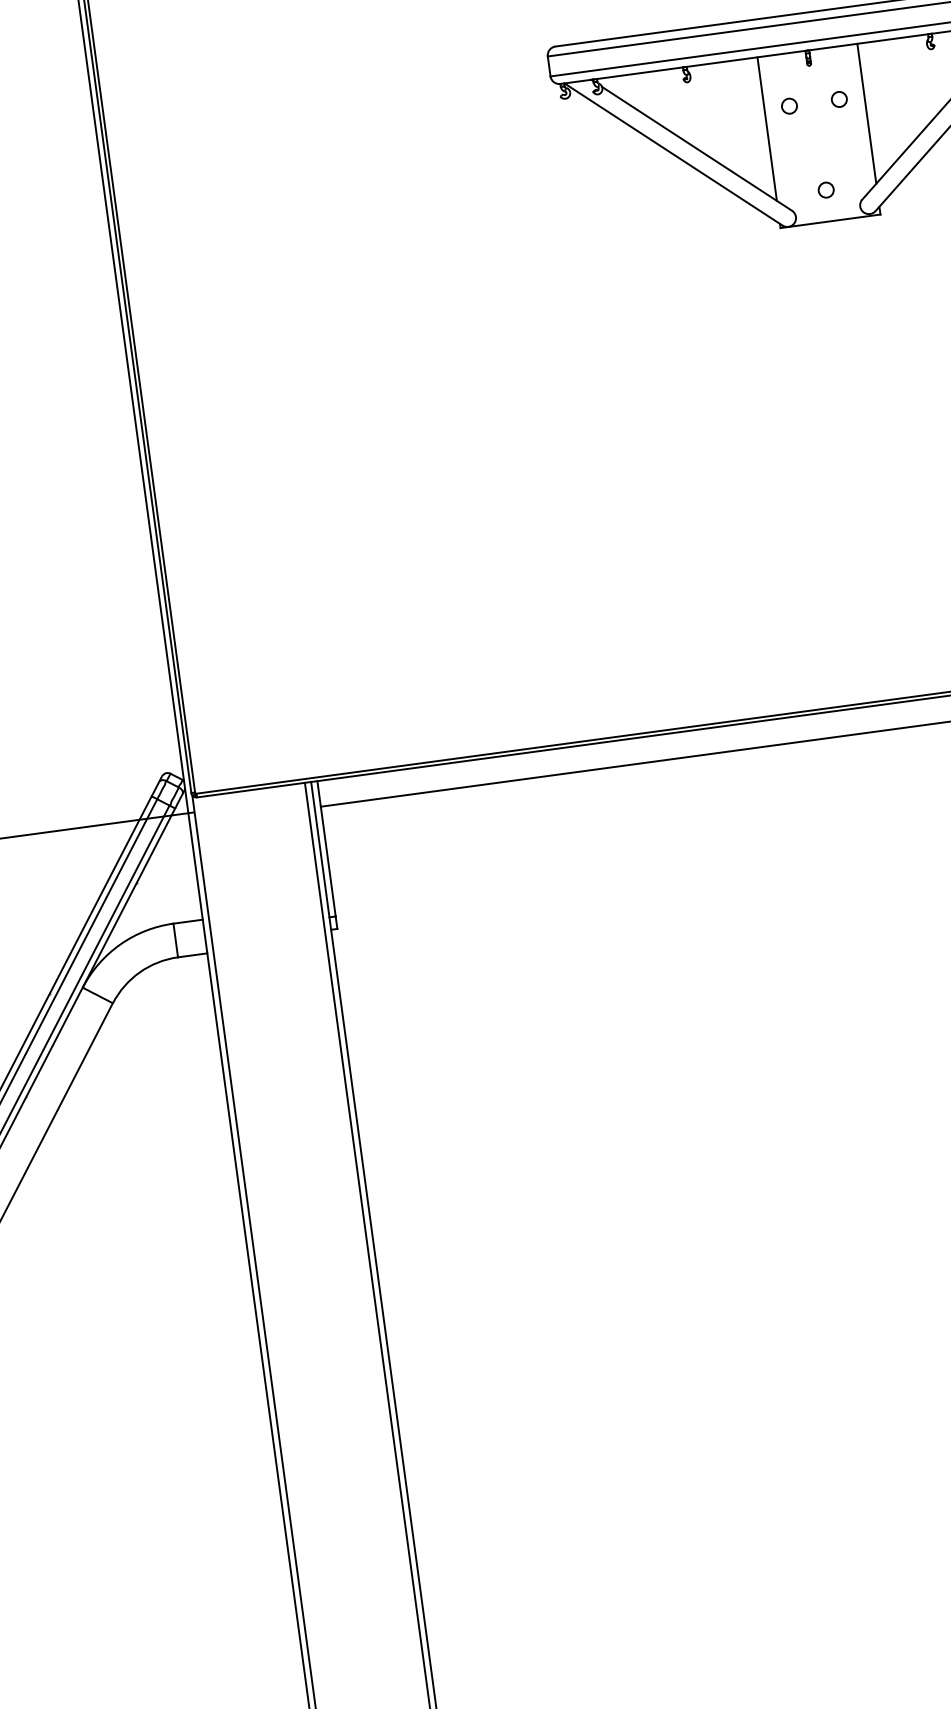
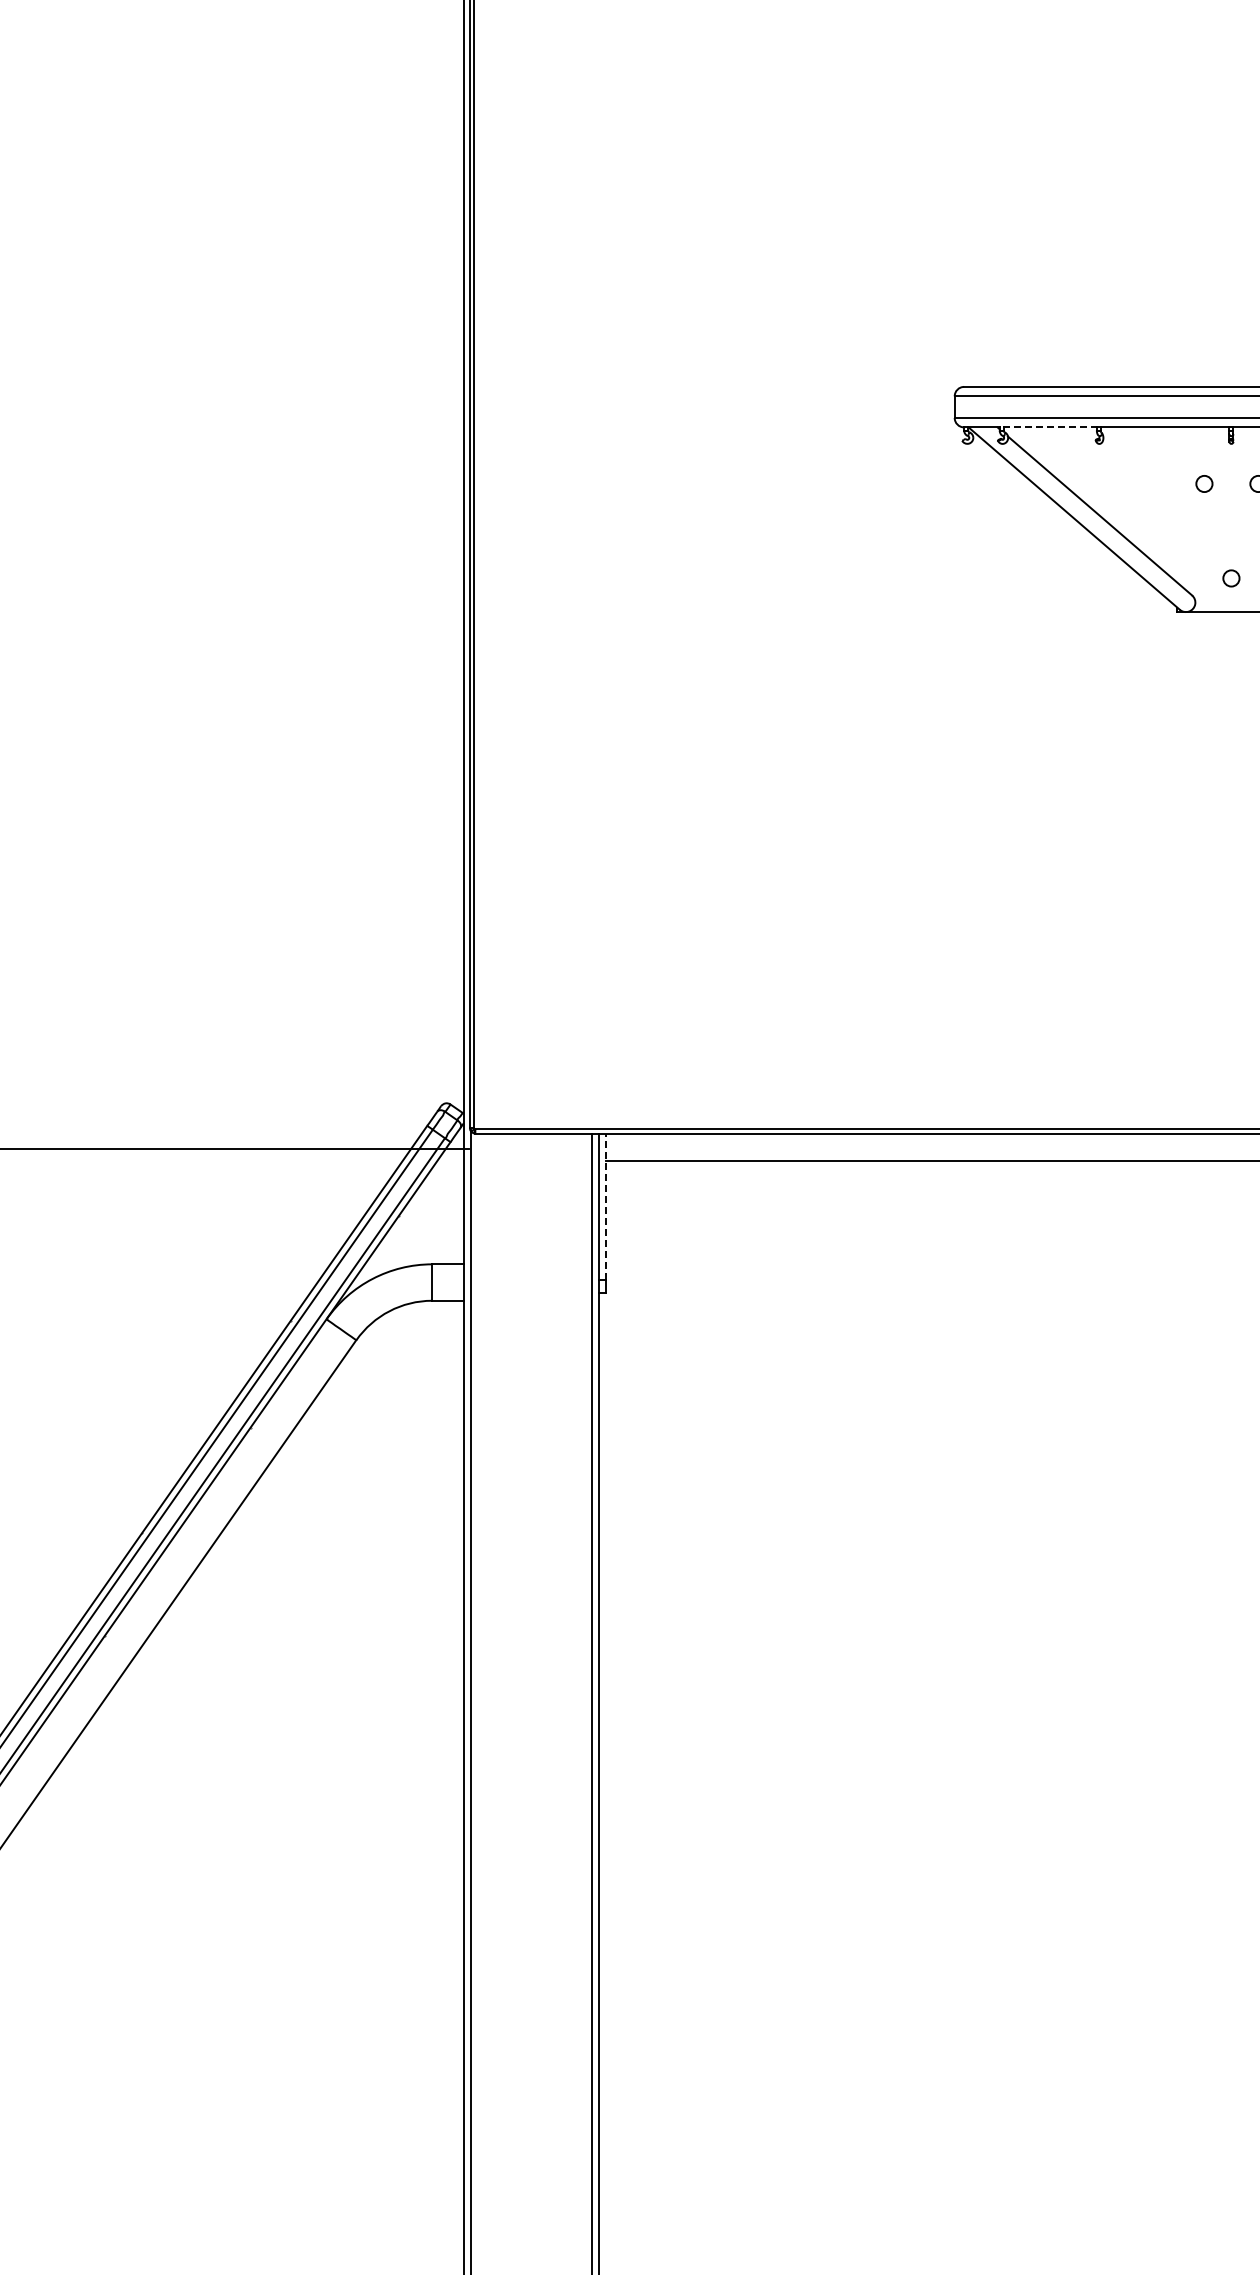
line: (638, 73) -> (1048, 427), solid -> dashed
line: (767, 128) -> (1177, 504), removed
line: (326, 848) -> (605, 1206), solid -> dashed

